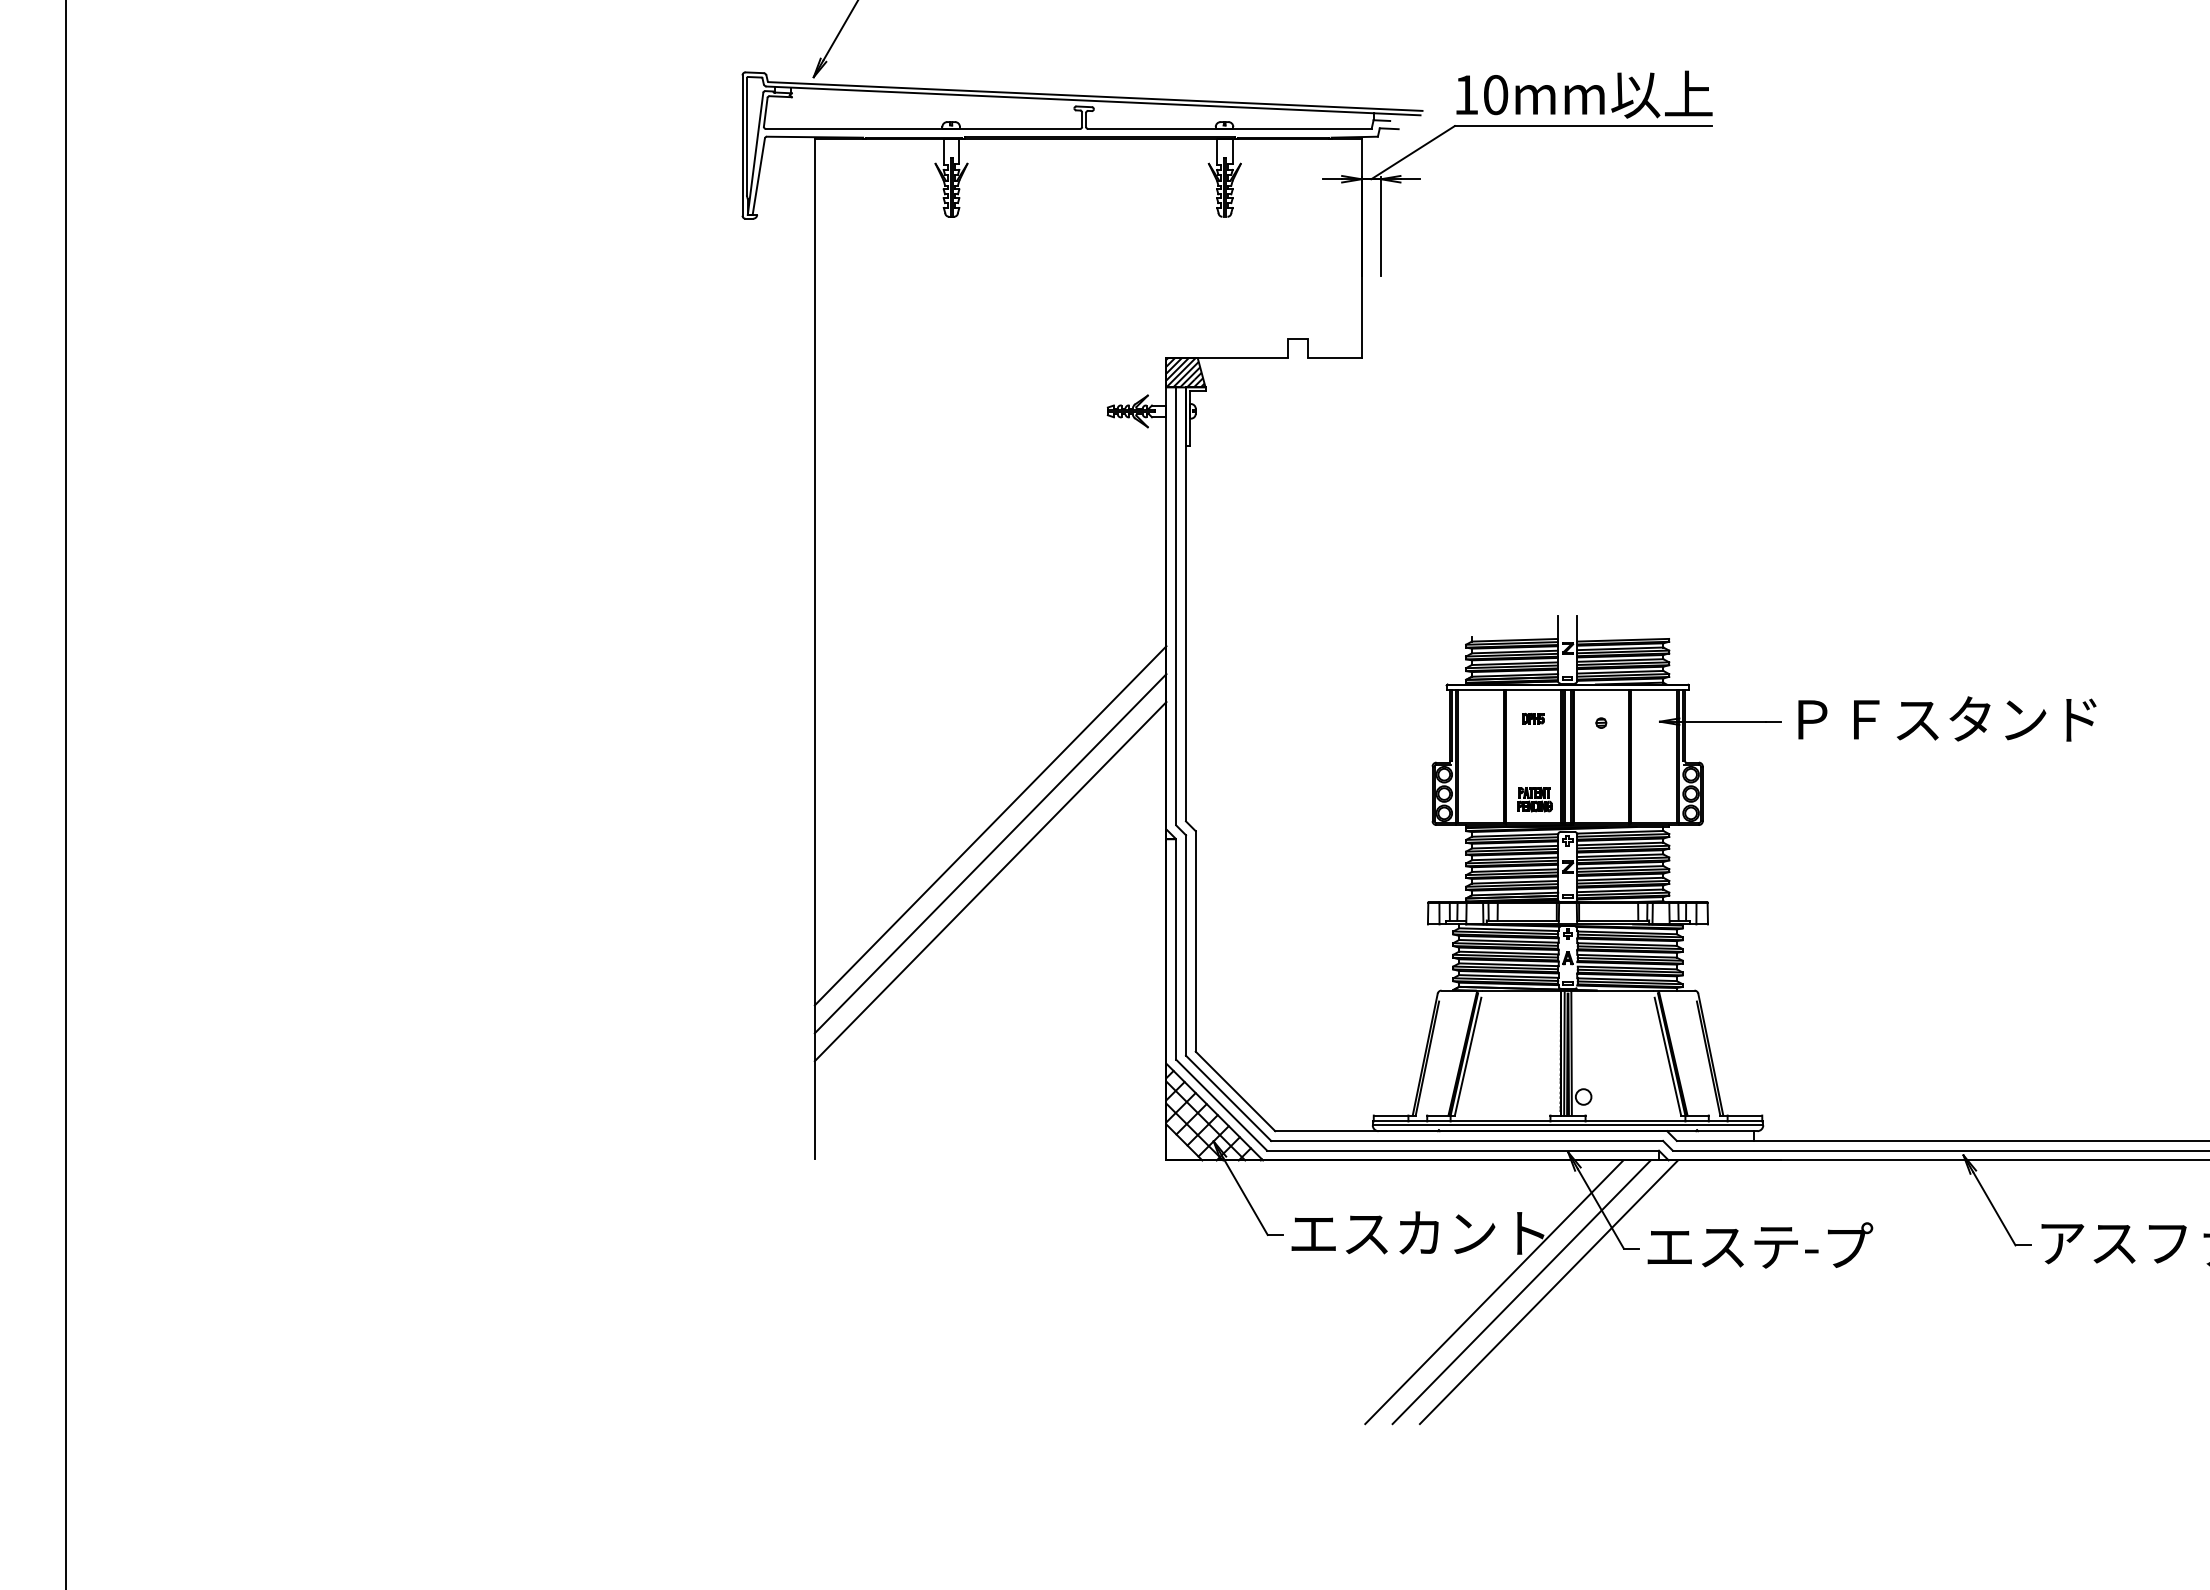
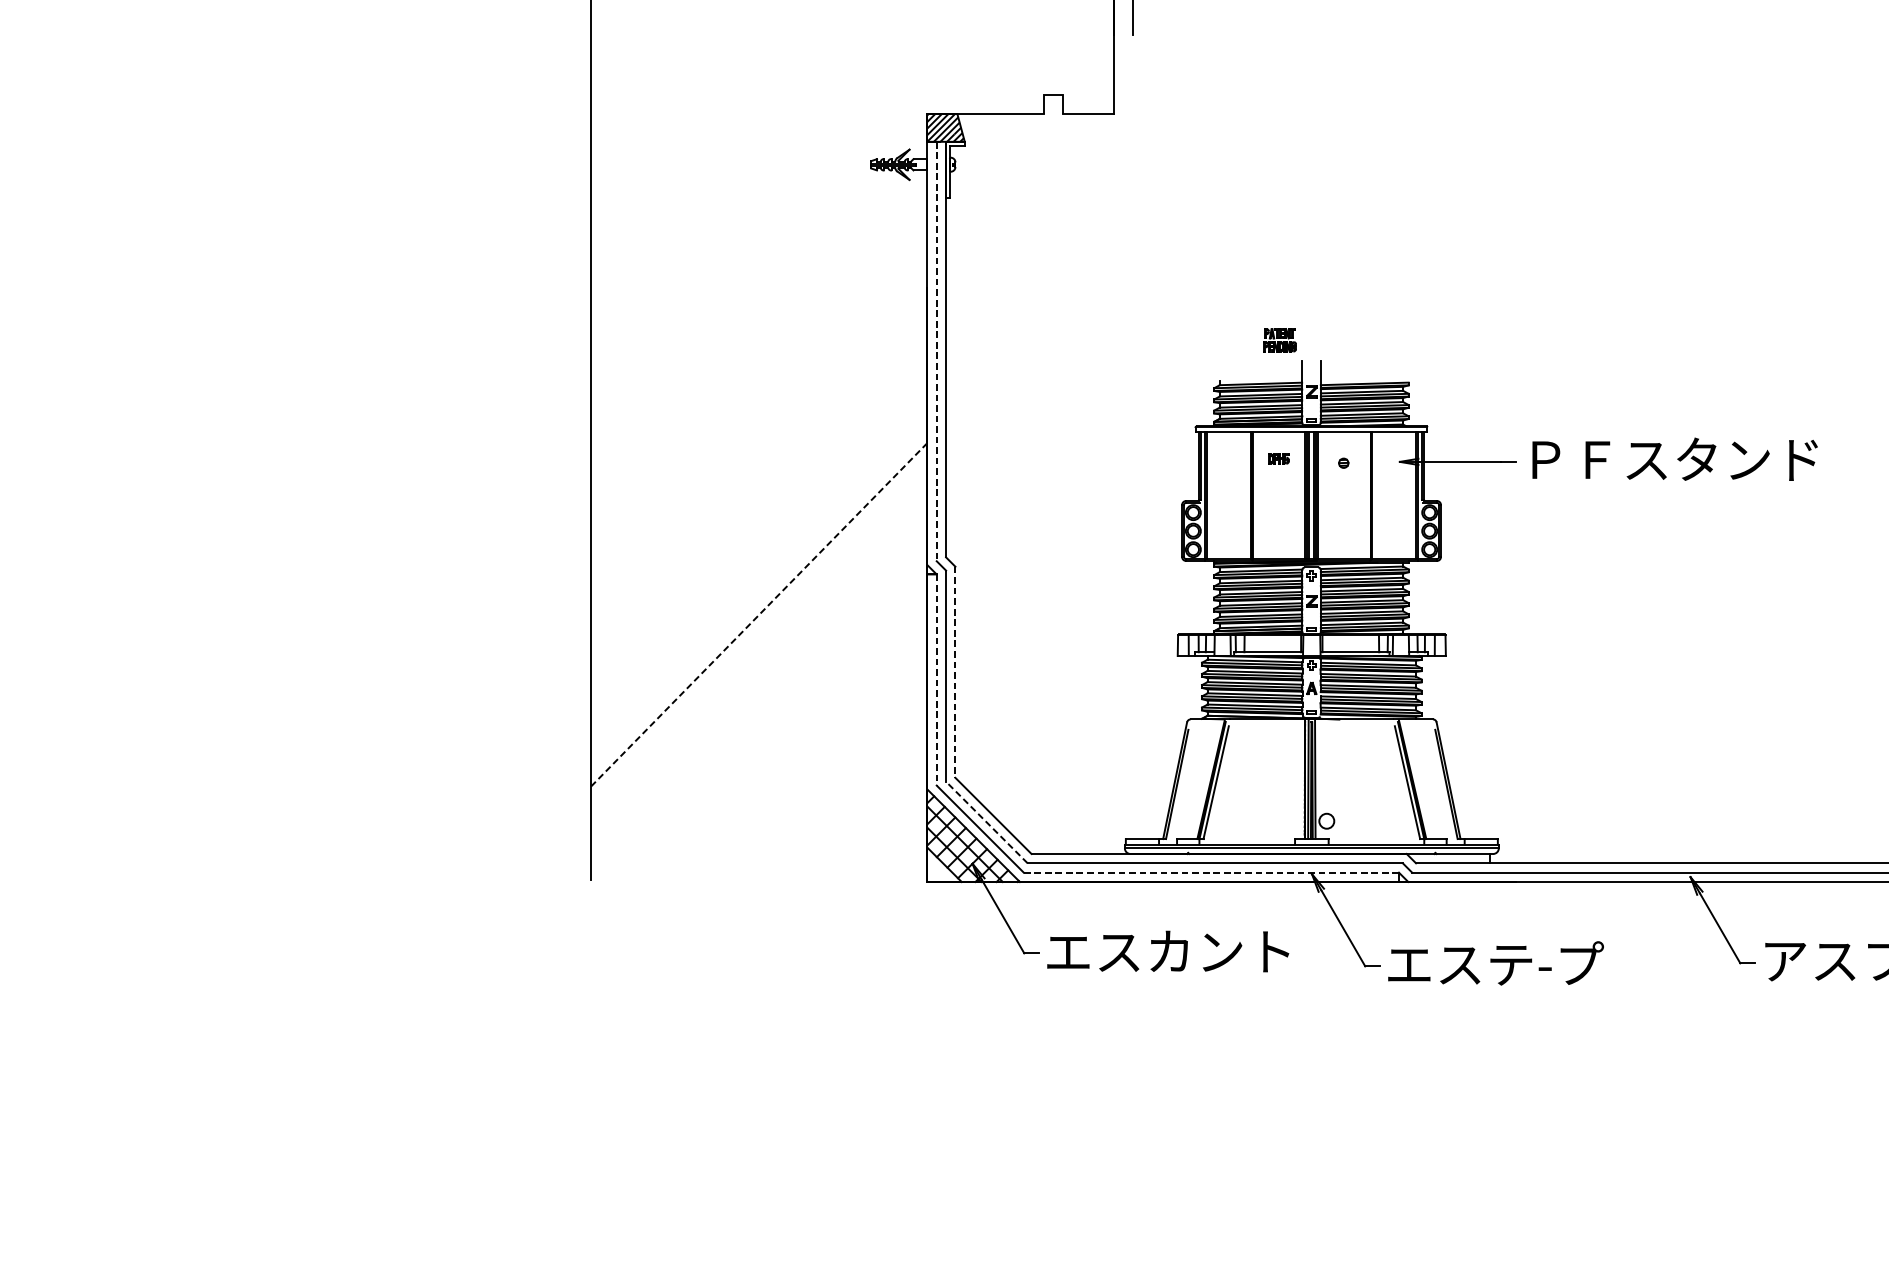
line: (1176, 606) -> (936, 351), solid -> dashed
part: (1534, 799) -> (1279, 340), moved
line: (990, 825) -> (758, 561), removed
line: (990, 853) -> (758, 588), removed
line: (990, 881) -> (758, 614), solid -> dashed
line: (1195, 941) -> (955, 672), solid -> dashed
line: (1176, 950) -> (936, 680), solid -> dashed
line: (1228, 1097) -> (986, 821), solid -> dashed
line: (1463, 1150) -> (1211, 872), solid -> dashed
line: (1494, 1292) -> (1241, 1008), removed
line: (1521, 1292) -> (1267, 1008), removed
line: (1548, 1292) -> (1293, 1008), removed

